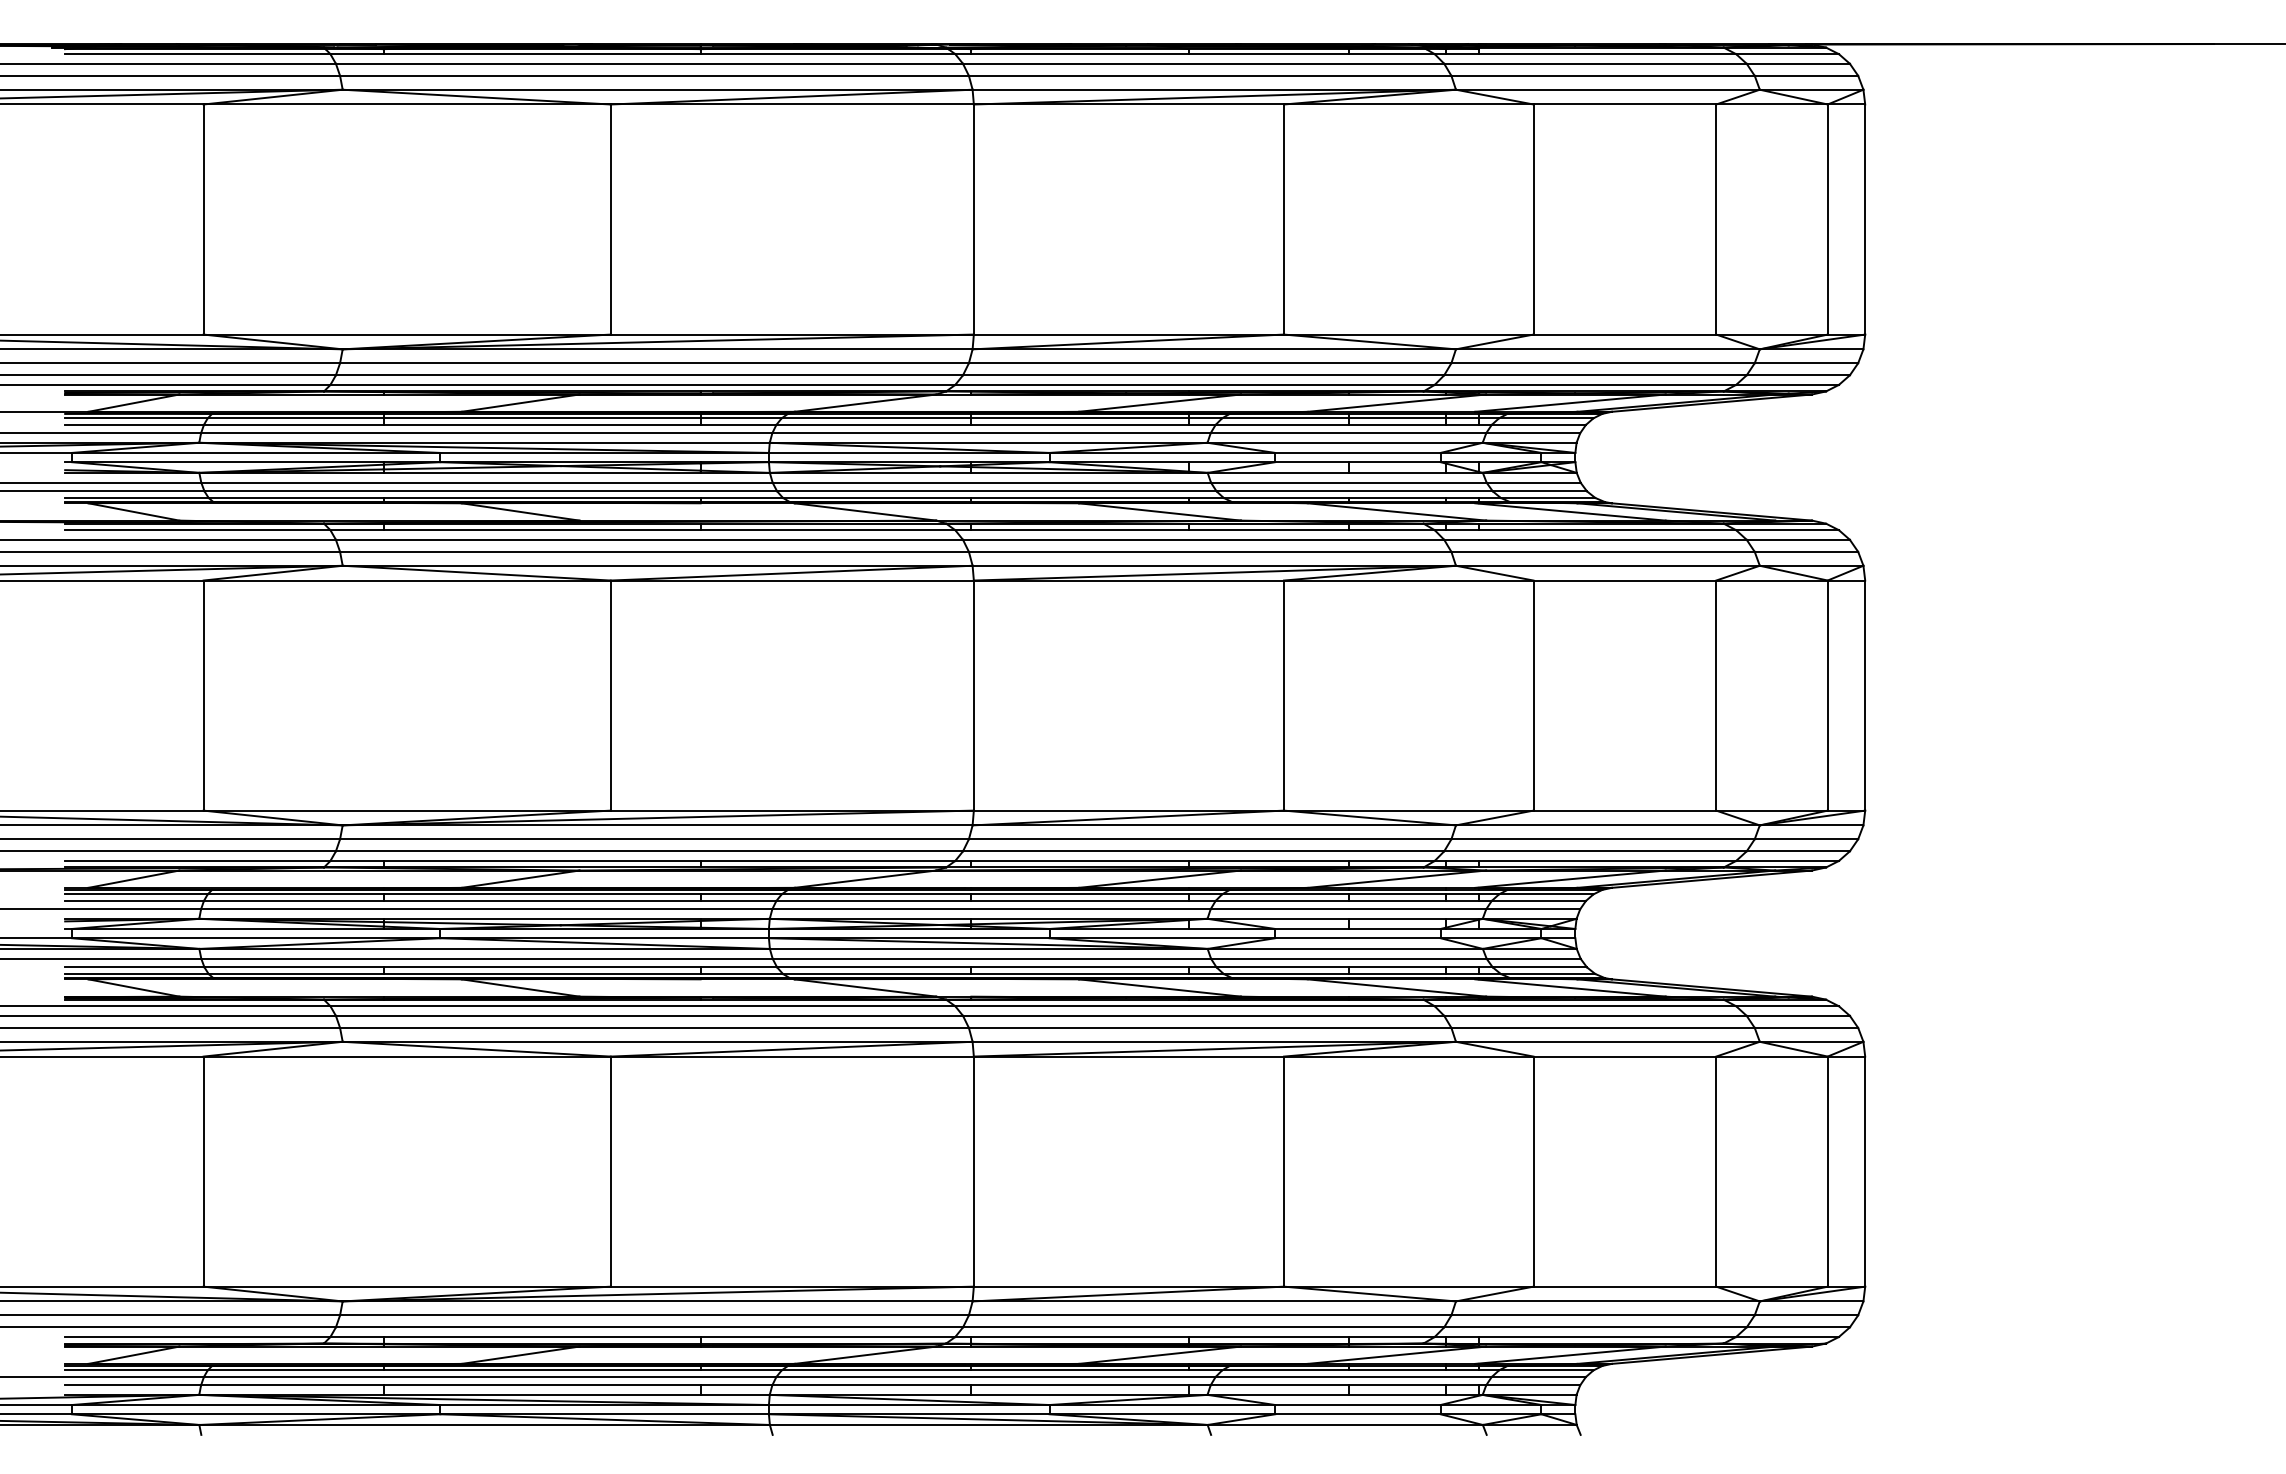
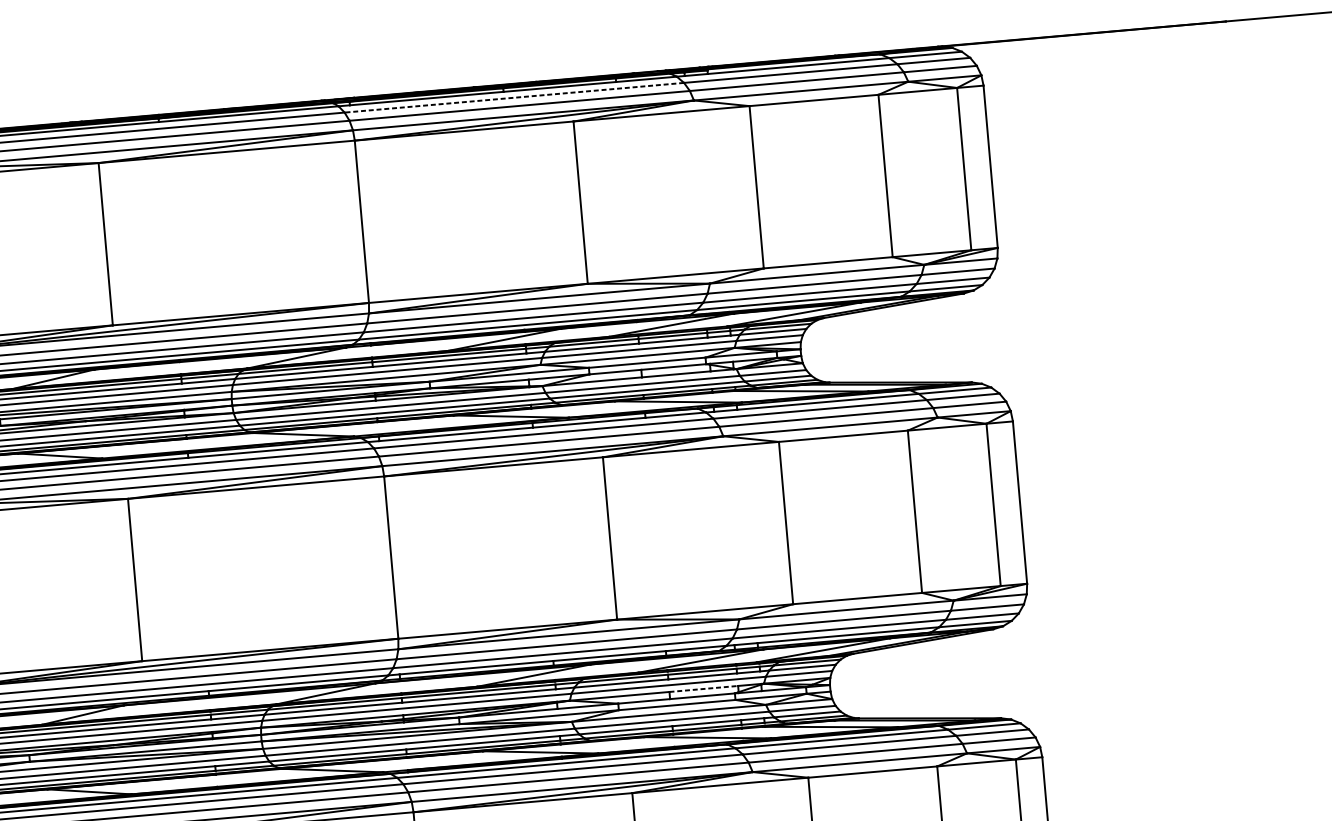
line: (1203, 63) -> (514, 97), solid -> dashed
line: (1397, 918) -> (703, 688), solid -> dashed

